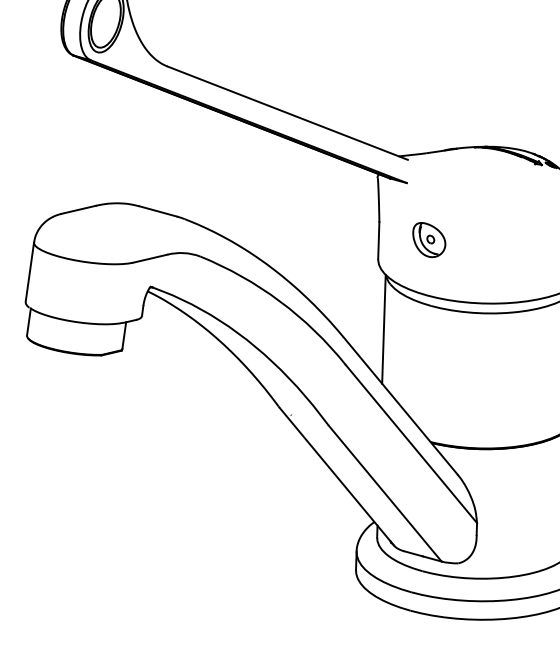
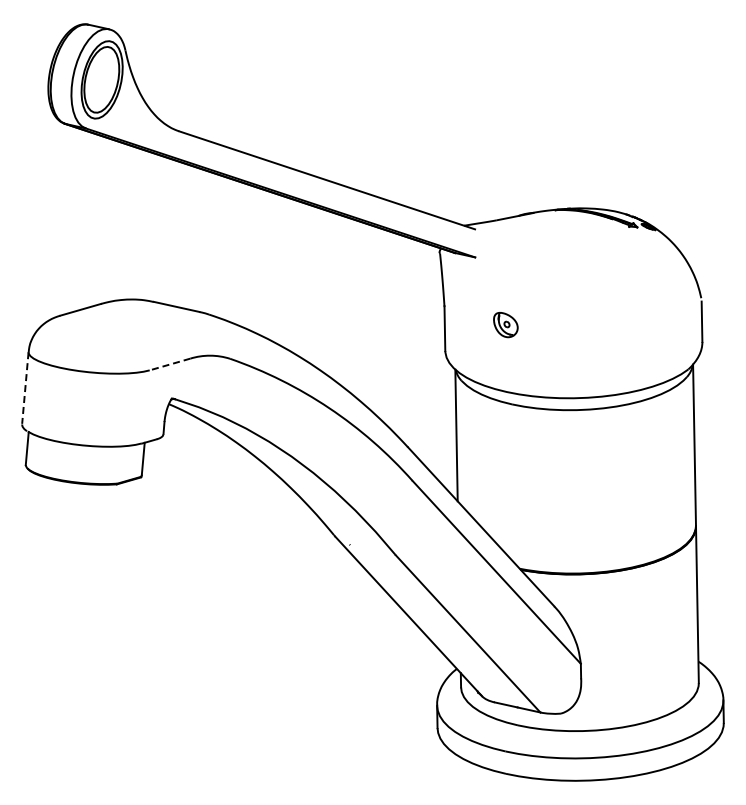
part: (429, 239) -> (505, 324), size x0.6
line: (149, 258) -> (169, 364), solid -> dashed
line: (29, 272) -> (25, 388), solid -> dashed

